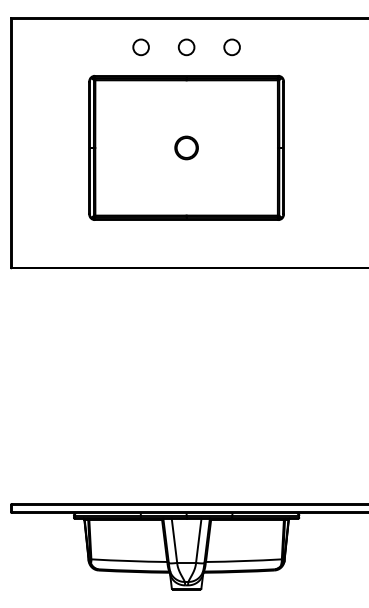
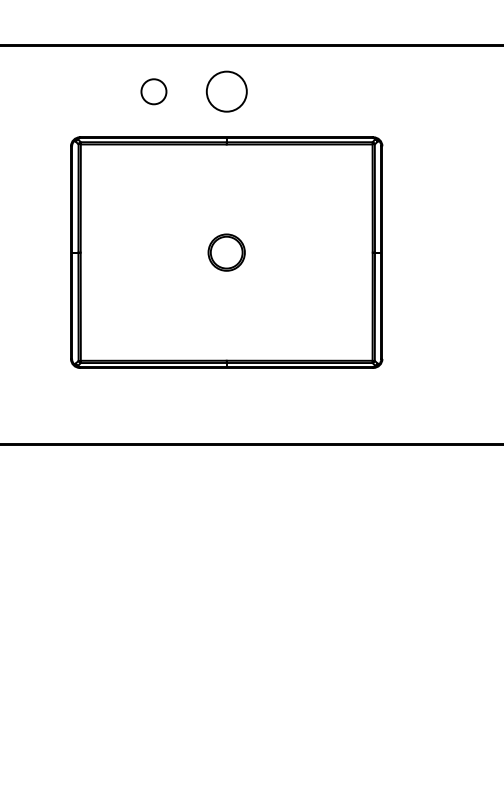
circle: (186, 47) -> (226, 91), size x1.6
circle: (231, 47) -> (298, 91), removed

